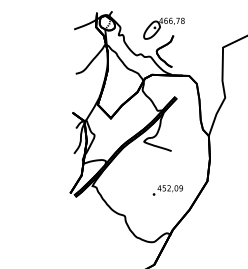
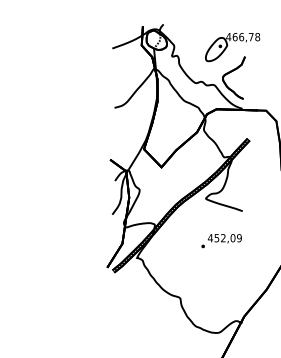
text: (167, 190) -> (221, 241), moved

